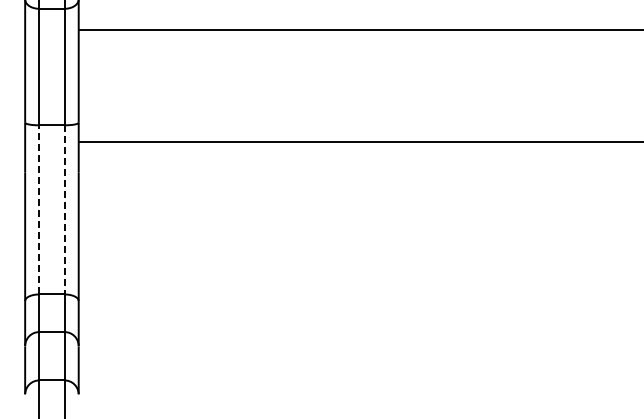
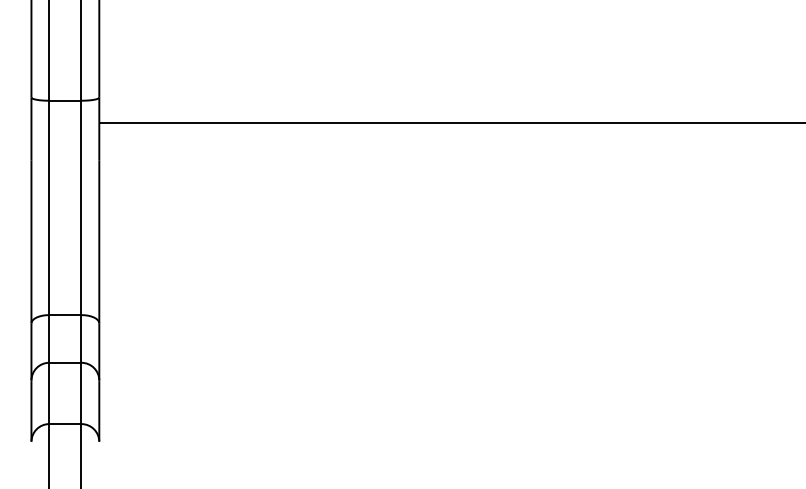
line: (39, 209) -> (49, 207), dashed -> solid
line: (64, 209) -> (81, 207), dashed -> solid

